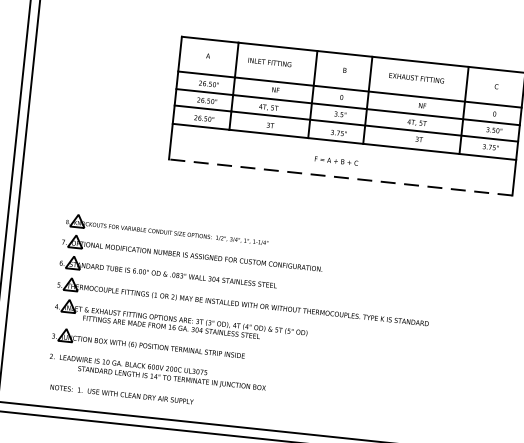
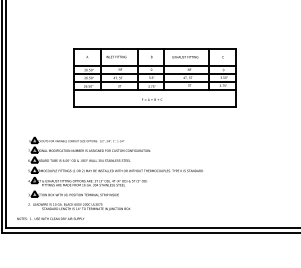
line: (339, 178) -> (154, 107), dashed -> solid
text: (121, 393) -> (50, 218), moved

